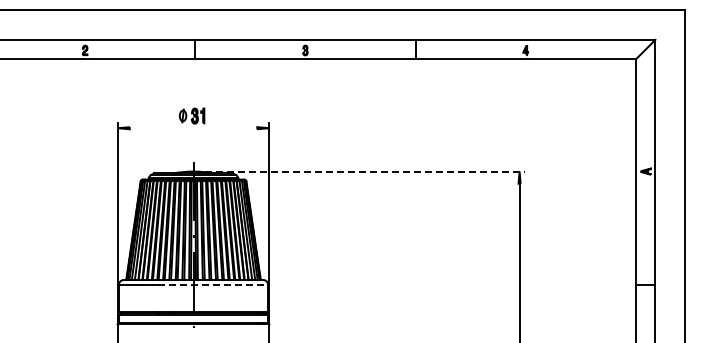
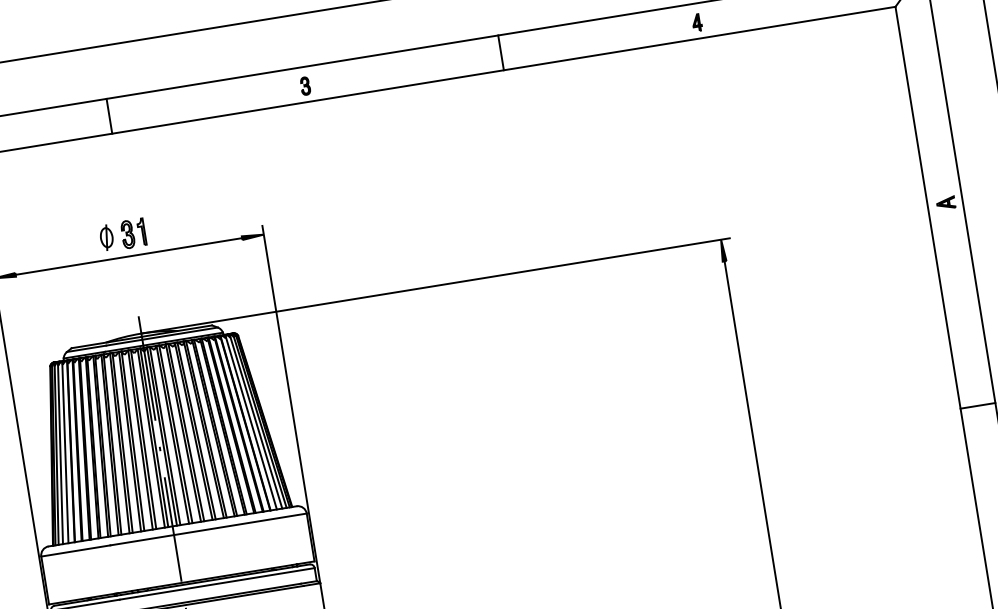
line: (193, 128) -> (128, 257), added
line: (359, 171) -> (436, 285), dashed -> solid
line: (213, 284) -> (209, 528), dashed -> solid

